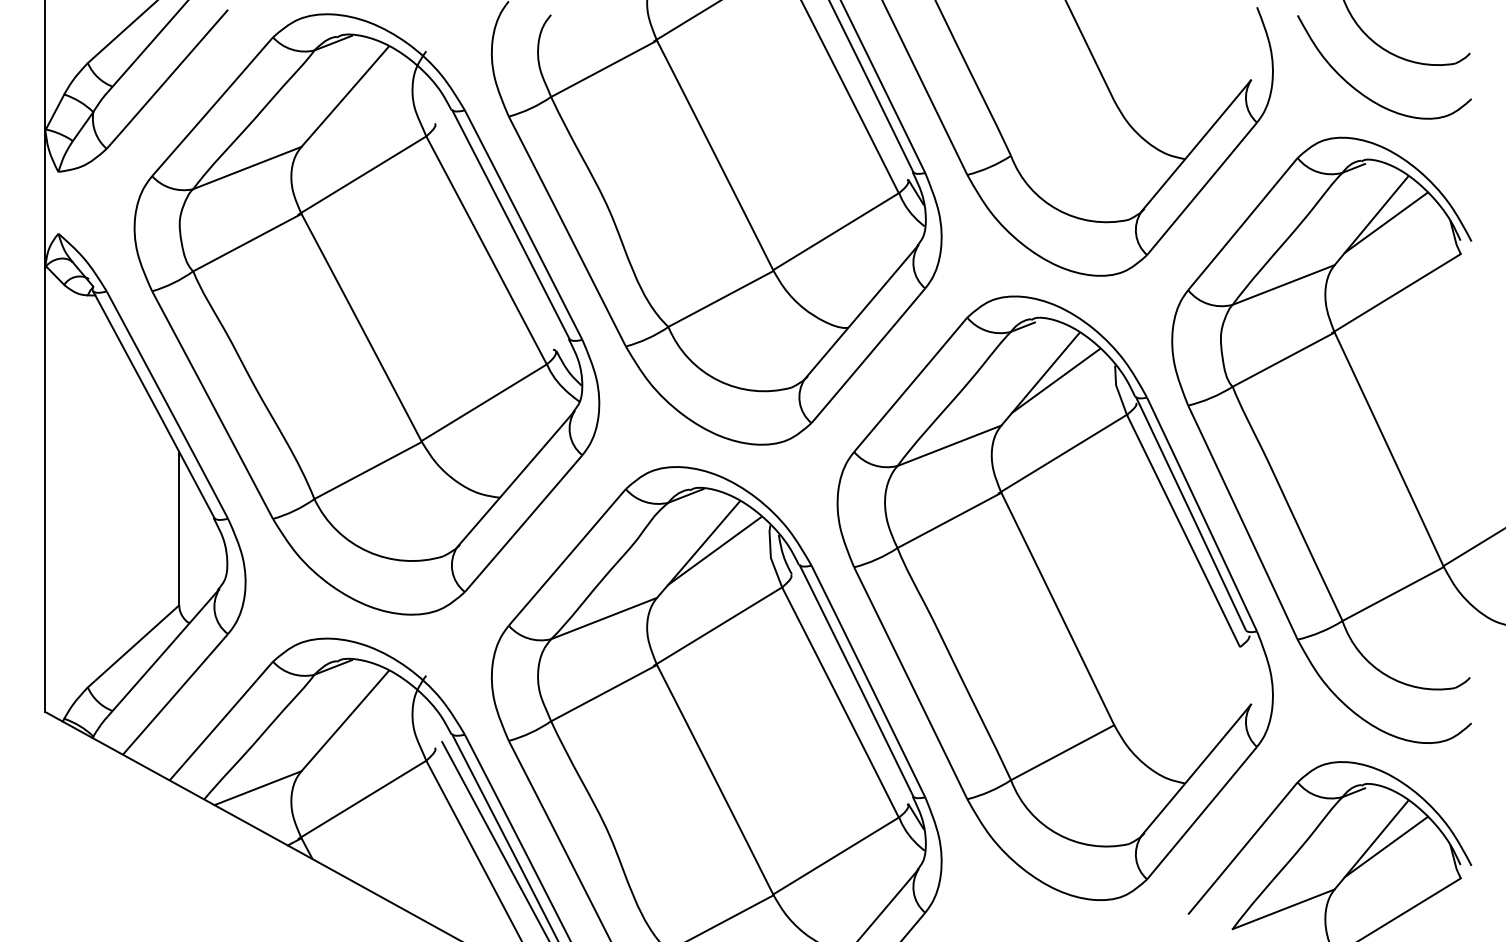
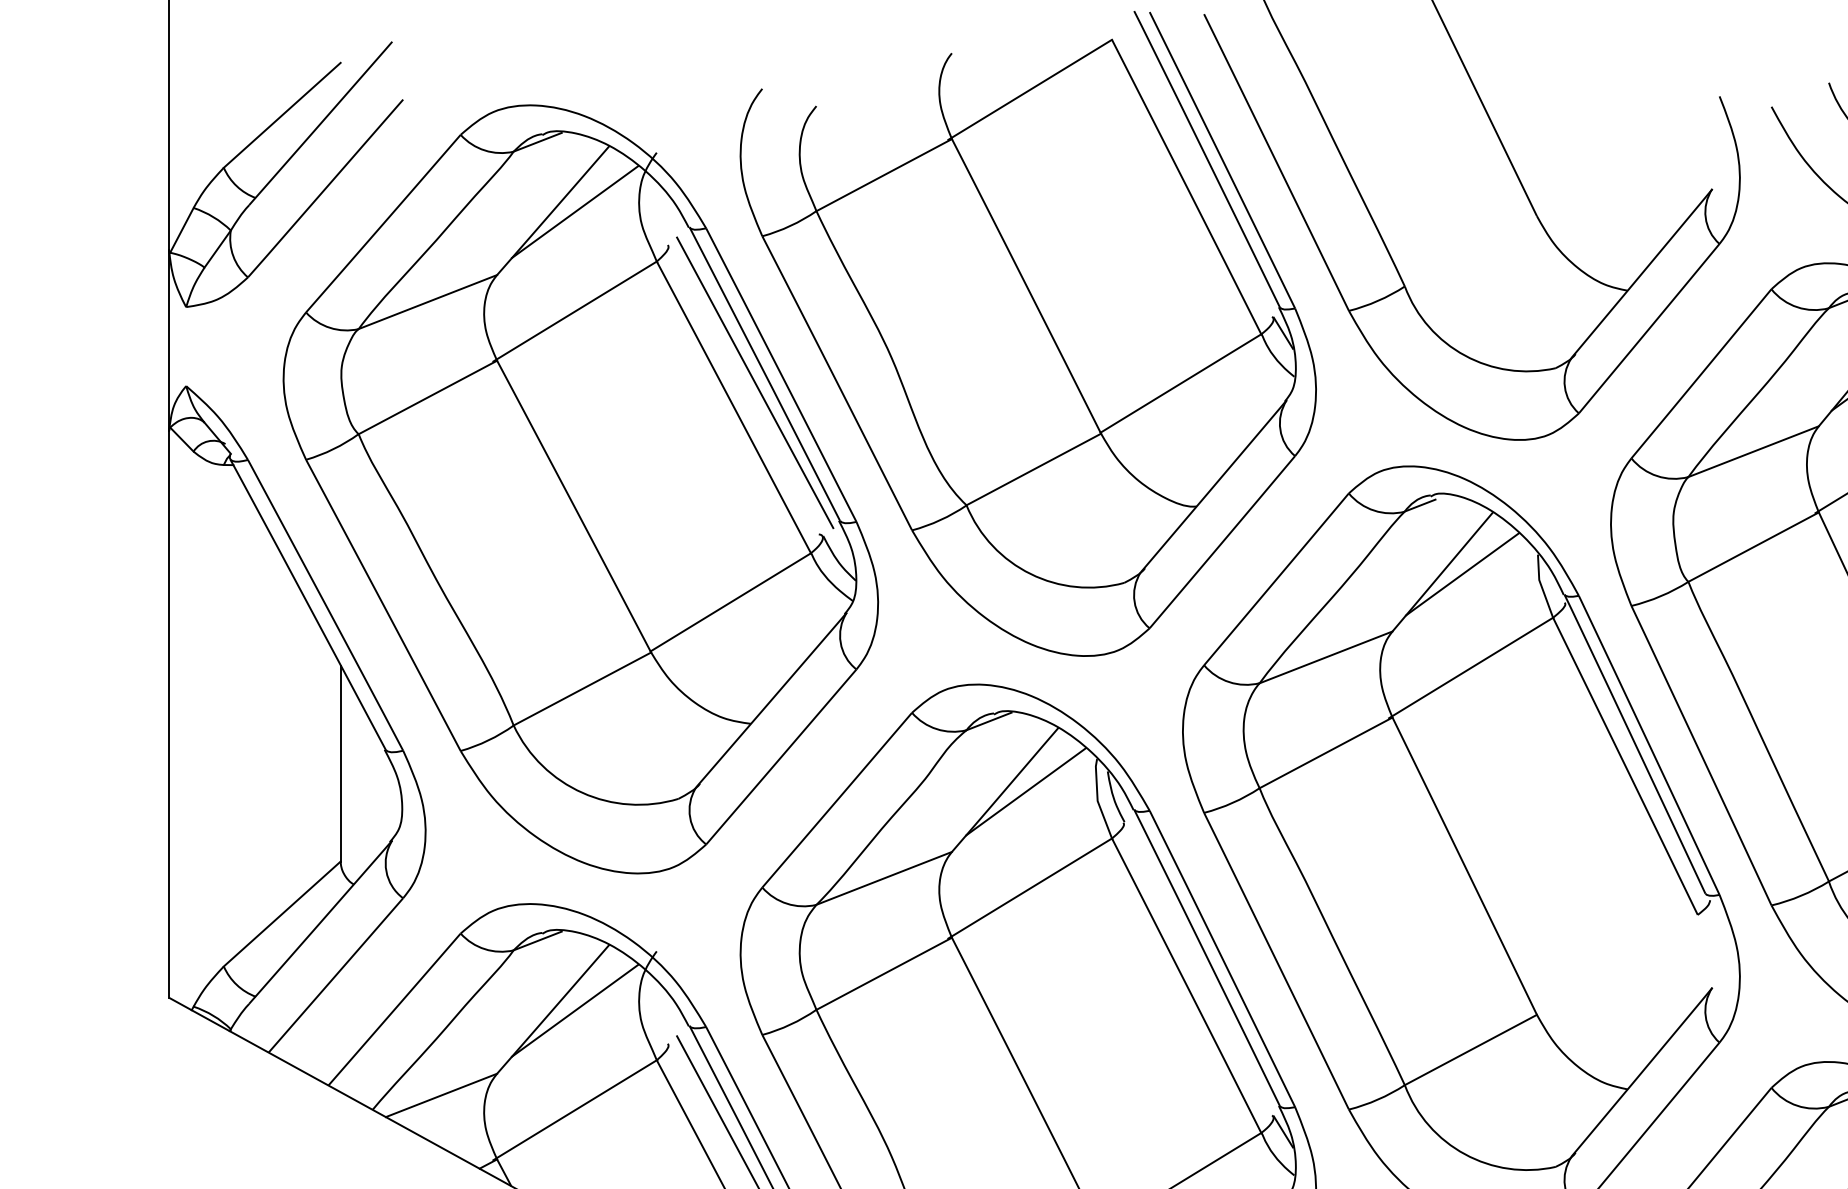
line: (362, 97) -> (575, 211), added
line: (503, 230) -> (755, 381), added
line: (362, 721) -> (575, 1010), added

